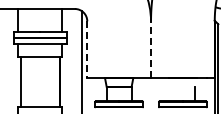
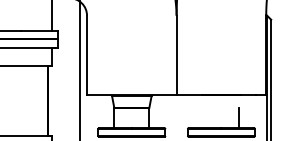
line: (151, 49) -> (177, 55), dashed -> solid
line: (87, 50) -> (87, 56), dashed -> solid

